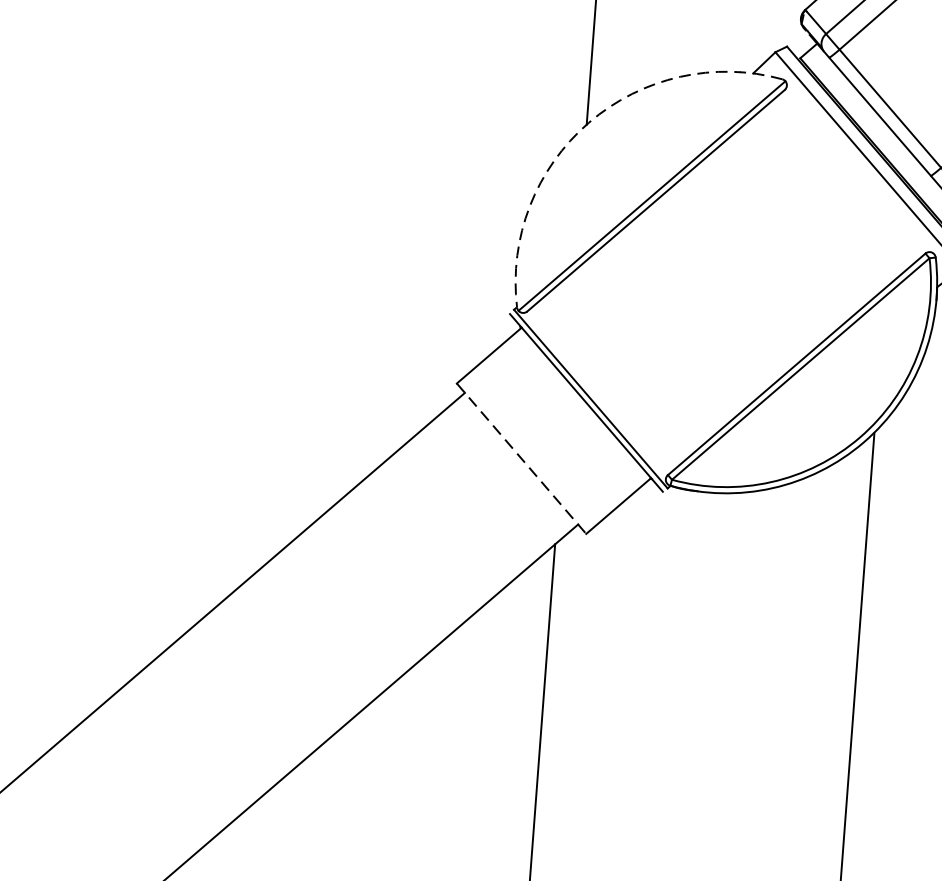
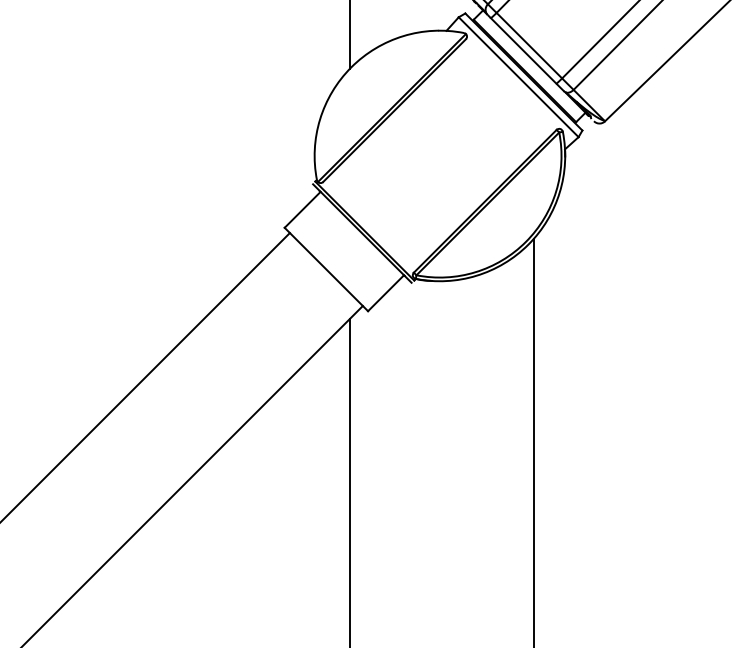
arc: (589, 122) -> (351, 67), dashed -> solid
line: (521, 458) -> (326, 269), dashed -> solid

